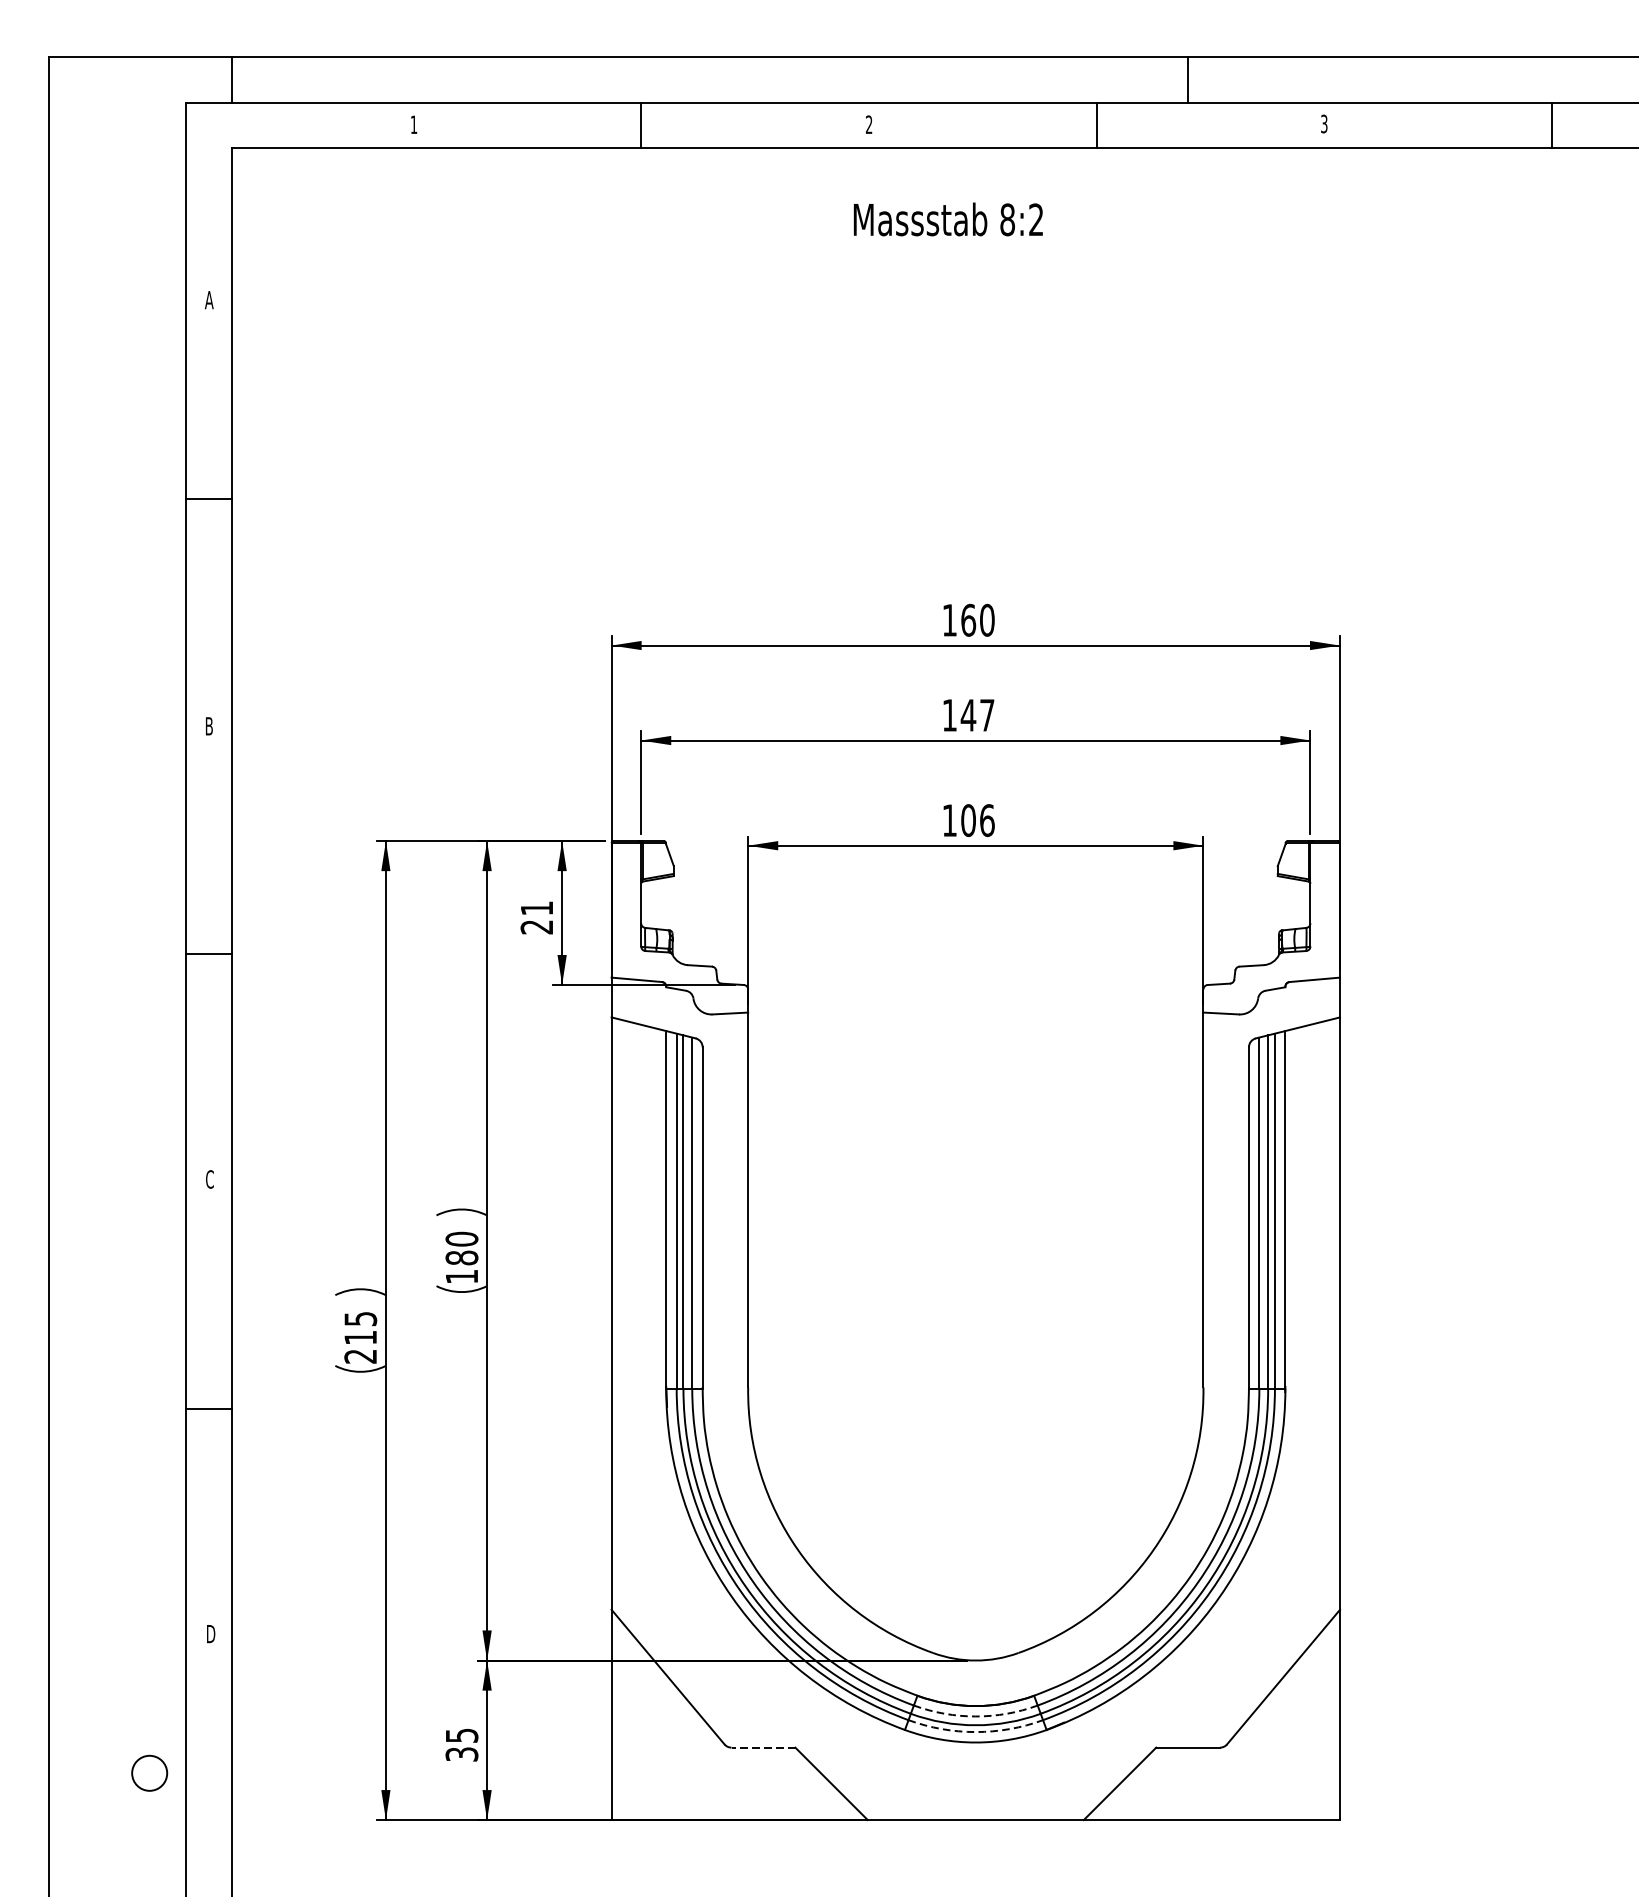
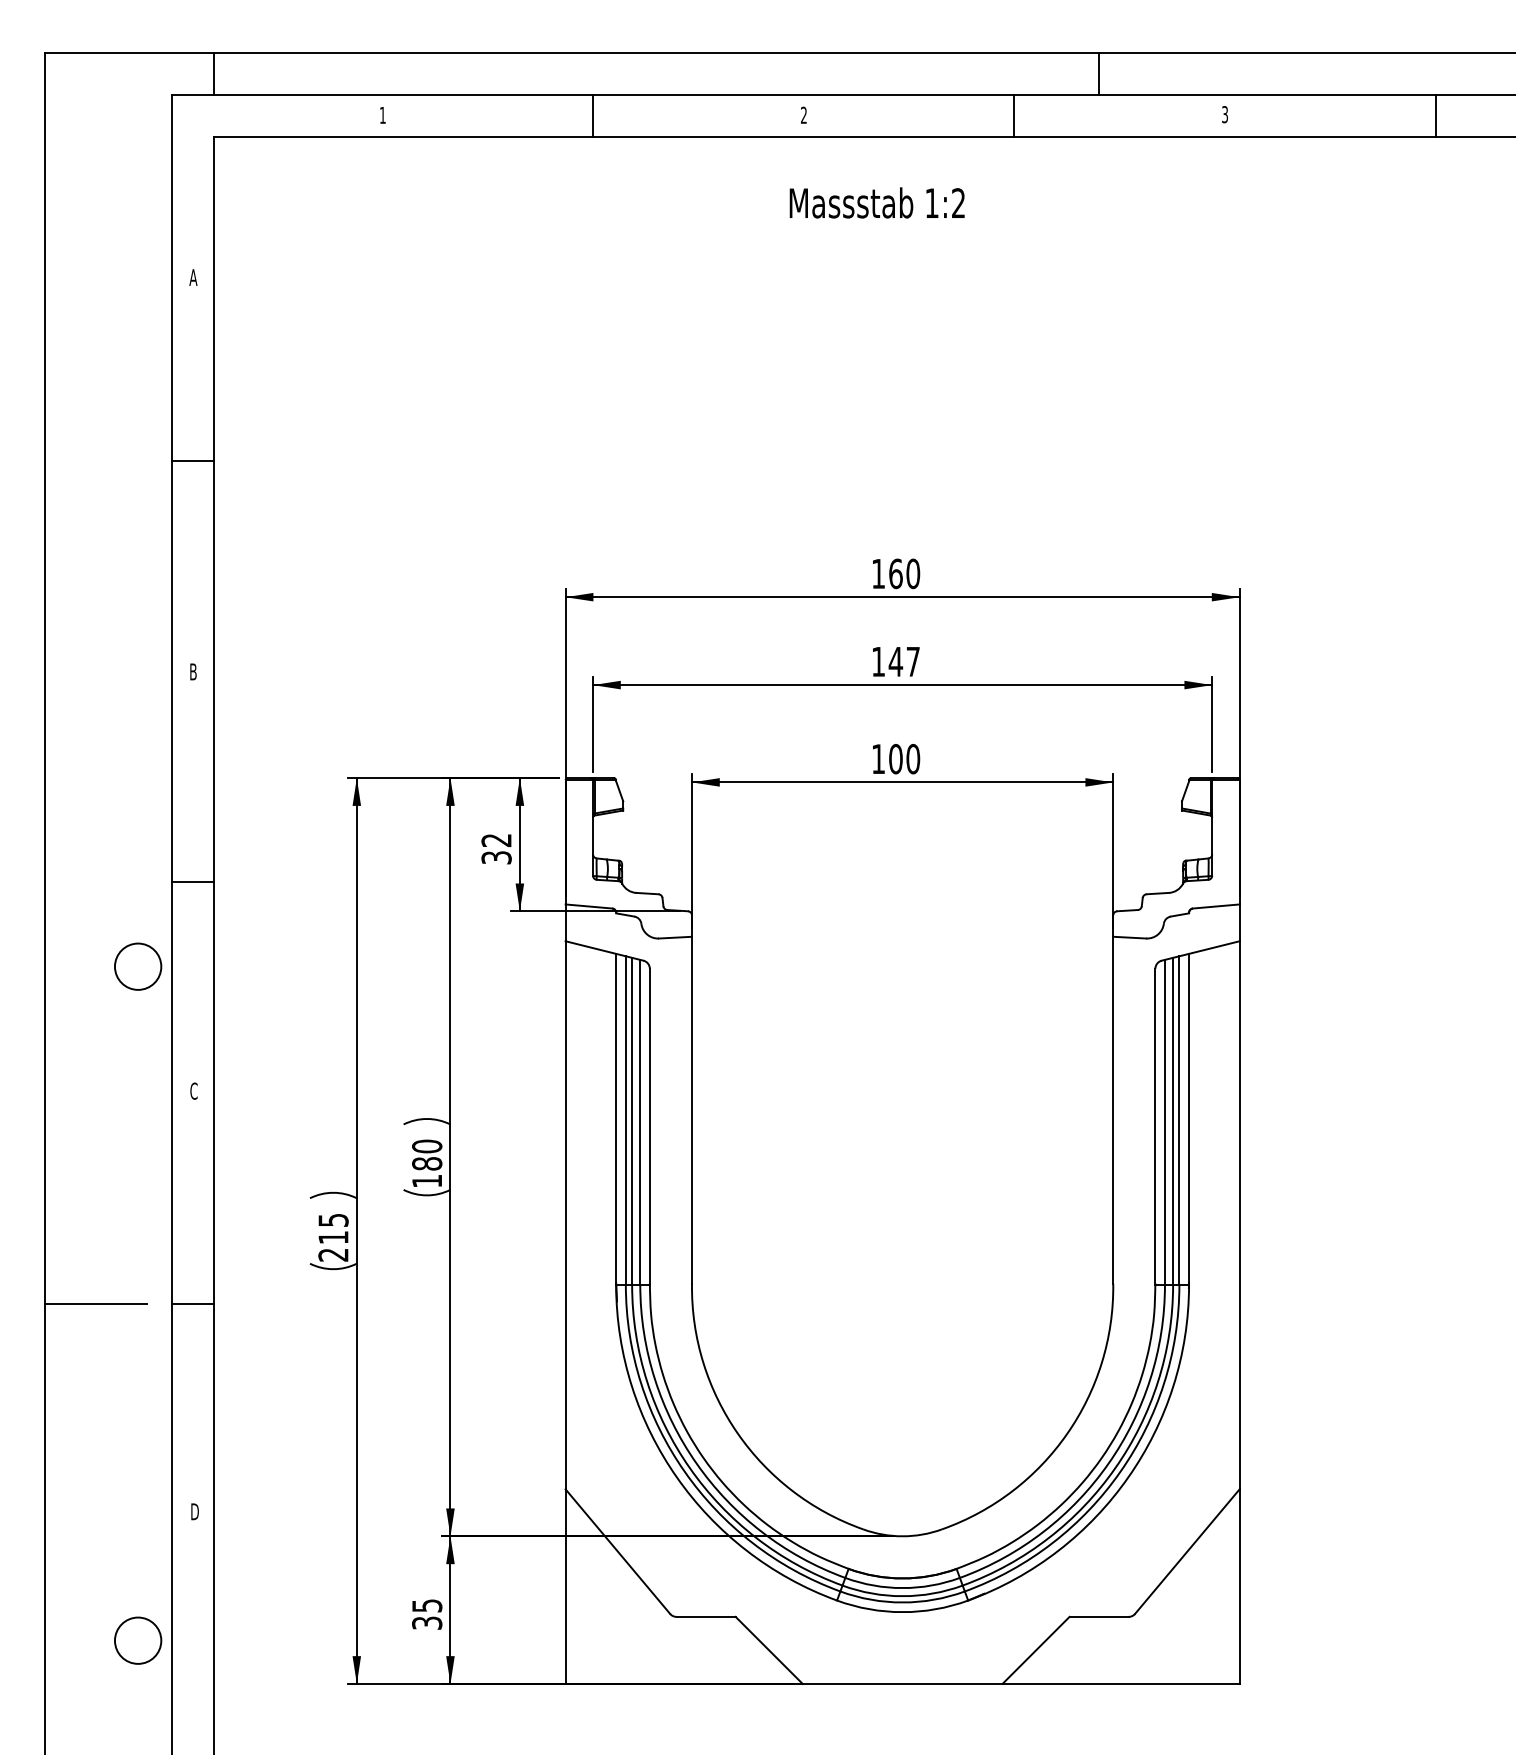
text: (1007, 220) -> (931, 203), 8:2 -> 1:2
text: (987, 819) -> (913, 758), 106 -> 100
text: (536, 918) -> (496, 849), 21 -> 32
circle: (149, 1044) -> (138, 966), added
line: (103, 1408) -> (95, 1303), added
arc: (975, 1716) -> (902, 1588), dashed -> solid
arc: (975, 1732) -> (902, 1602), dashed -> solid
line: (763, 1747) -> (706, 1616), dashed -> solid
circle: (149, 1773) -> (138, 1640), size x1.43

